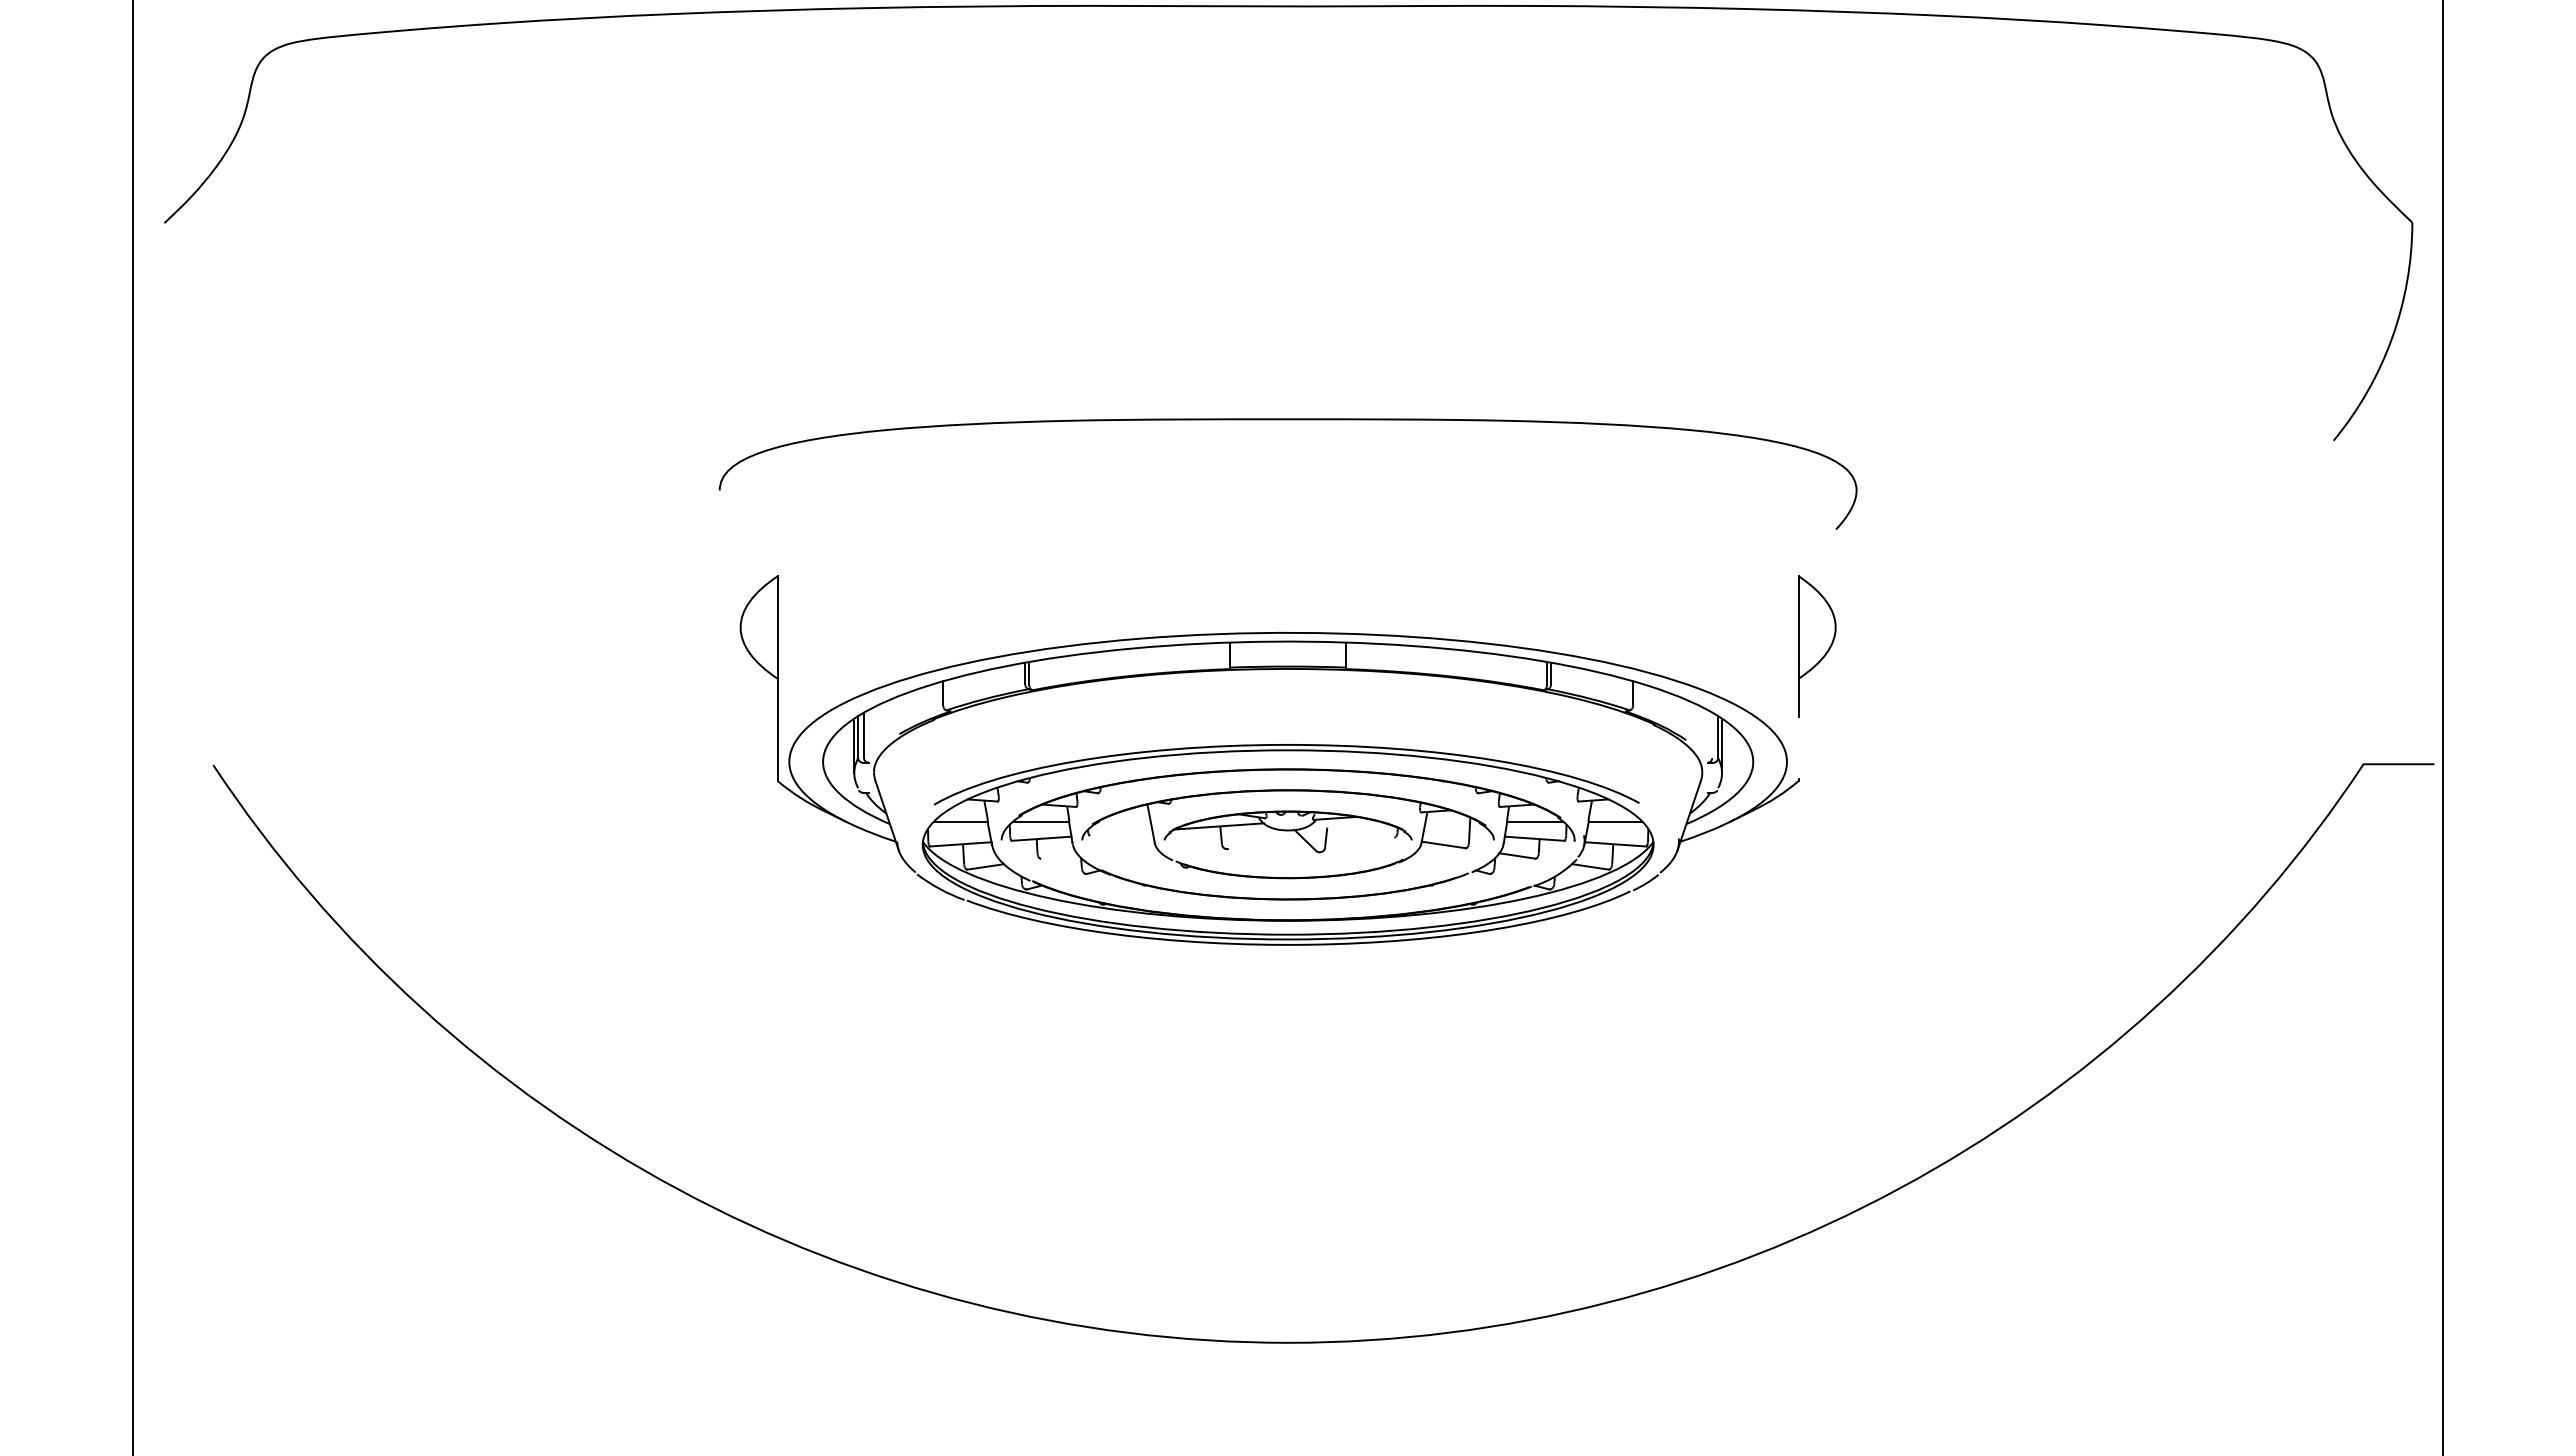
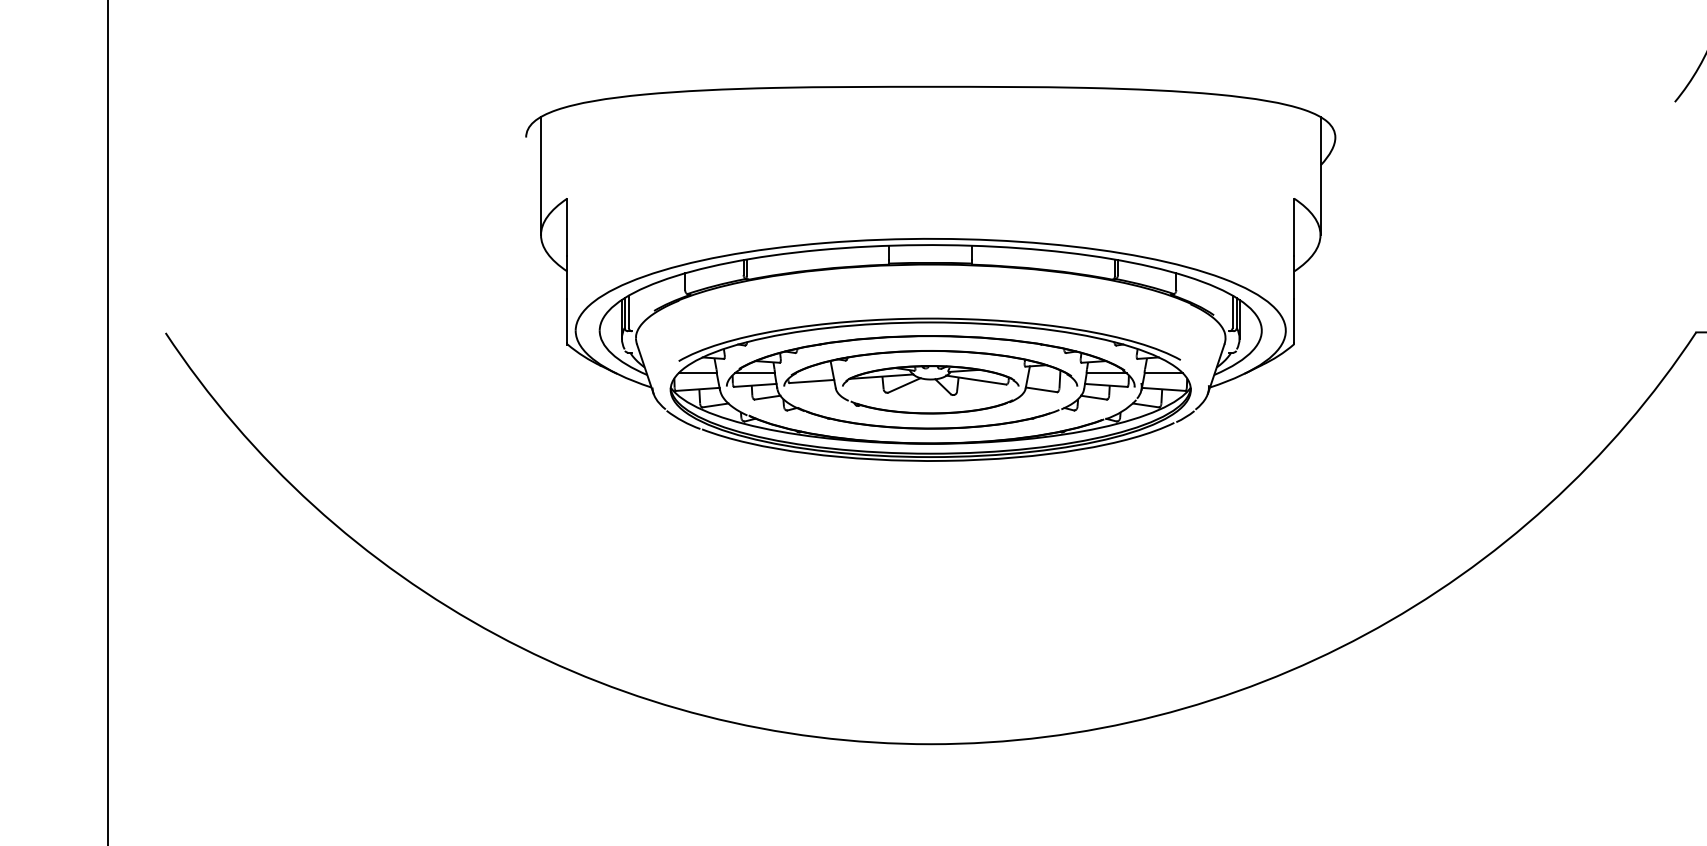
line: (740, 544) -> (540, 175), added
line: (1835, 544) -> (1320, 175), added
line: (1712, 735) -> (1232, 311), added
line: (1798, 747) -> (1294, 320), added
line: (1351, 830) -> (975, 379), added
line: (1120, 833) -> (811, 381), added
line: (1251, 838) -> (904, 385), added
line: (1058, 855) -> (767, 397), added

